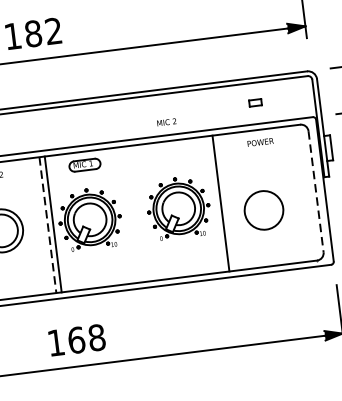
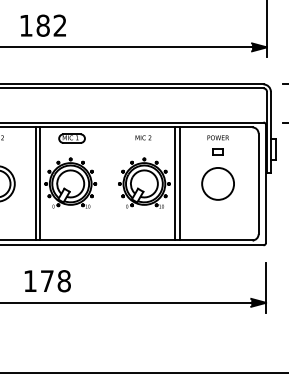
part: (254, 102) -> (217, 151), moved
text: (166, 121) -> (143, 137), moved
line: (315, 192) -> (258, 184), dashed -> solid
line: (216, 203) -> (175, 183), added
circle: (263, 209) -> (217, 183), moved
line: (47, 225) -> (35, 184), dashed -> solid
text: (76, 340) -> (47, 281), 168 -> 178

